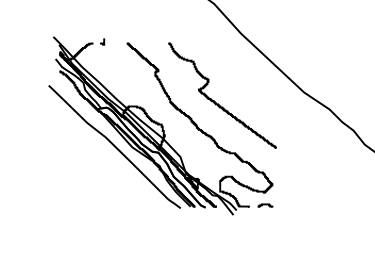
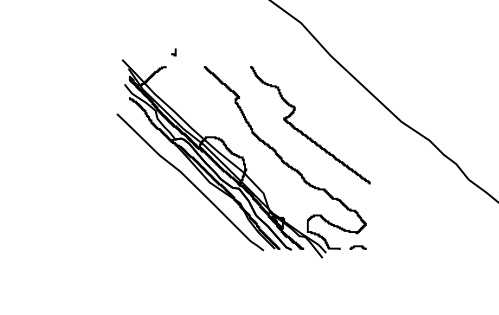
curve: (103, 42) -> (174, 52), moved

